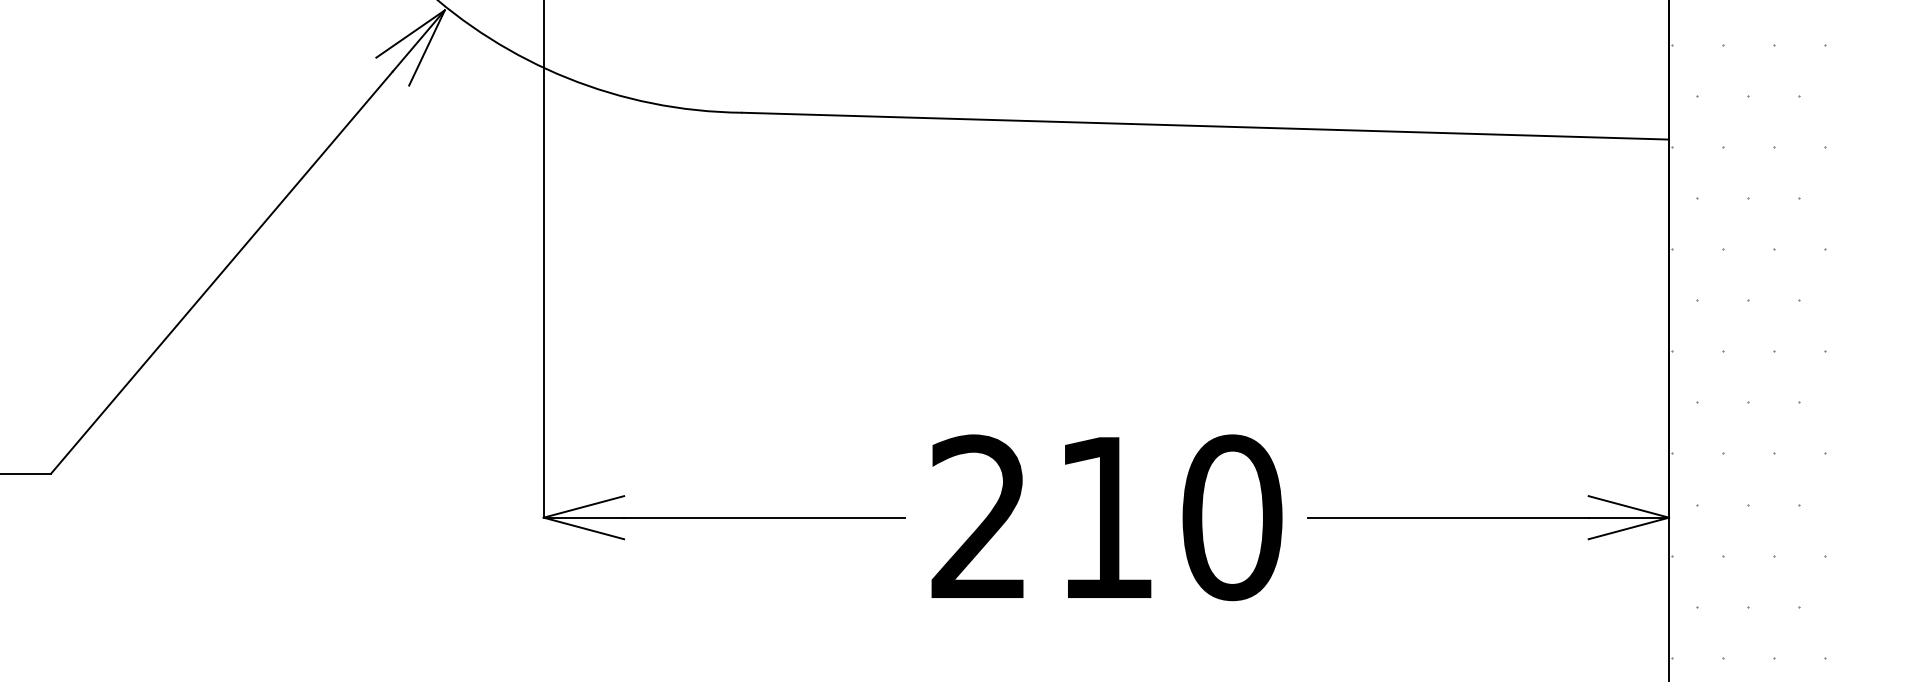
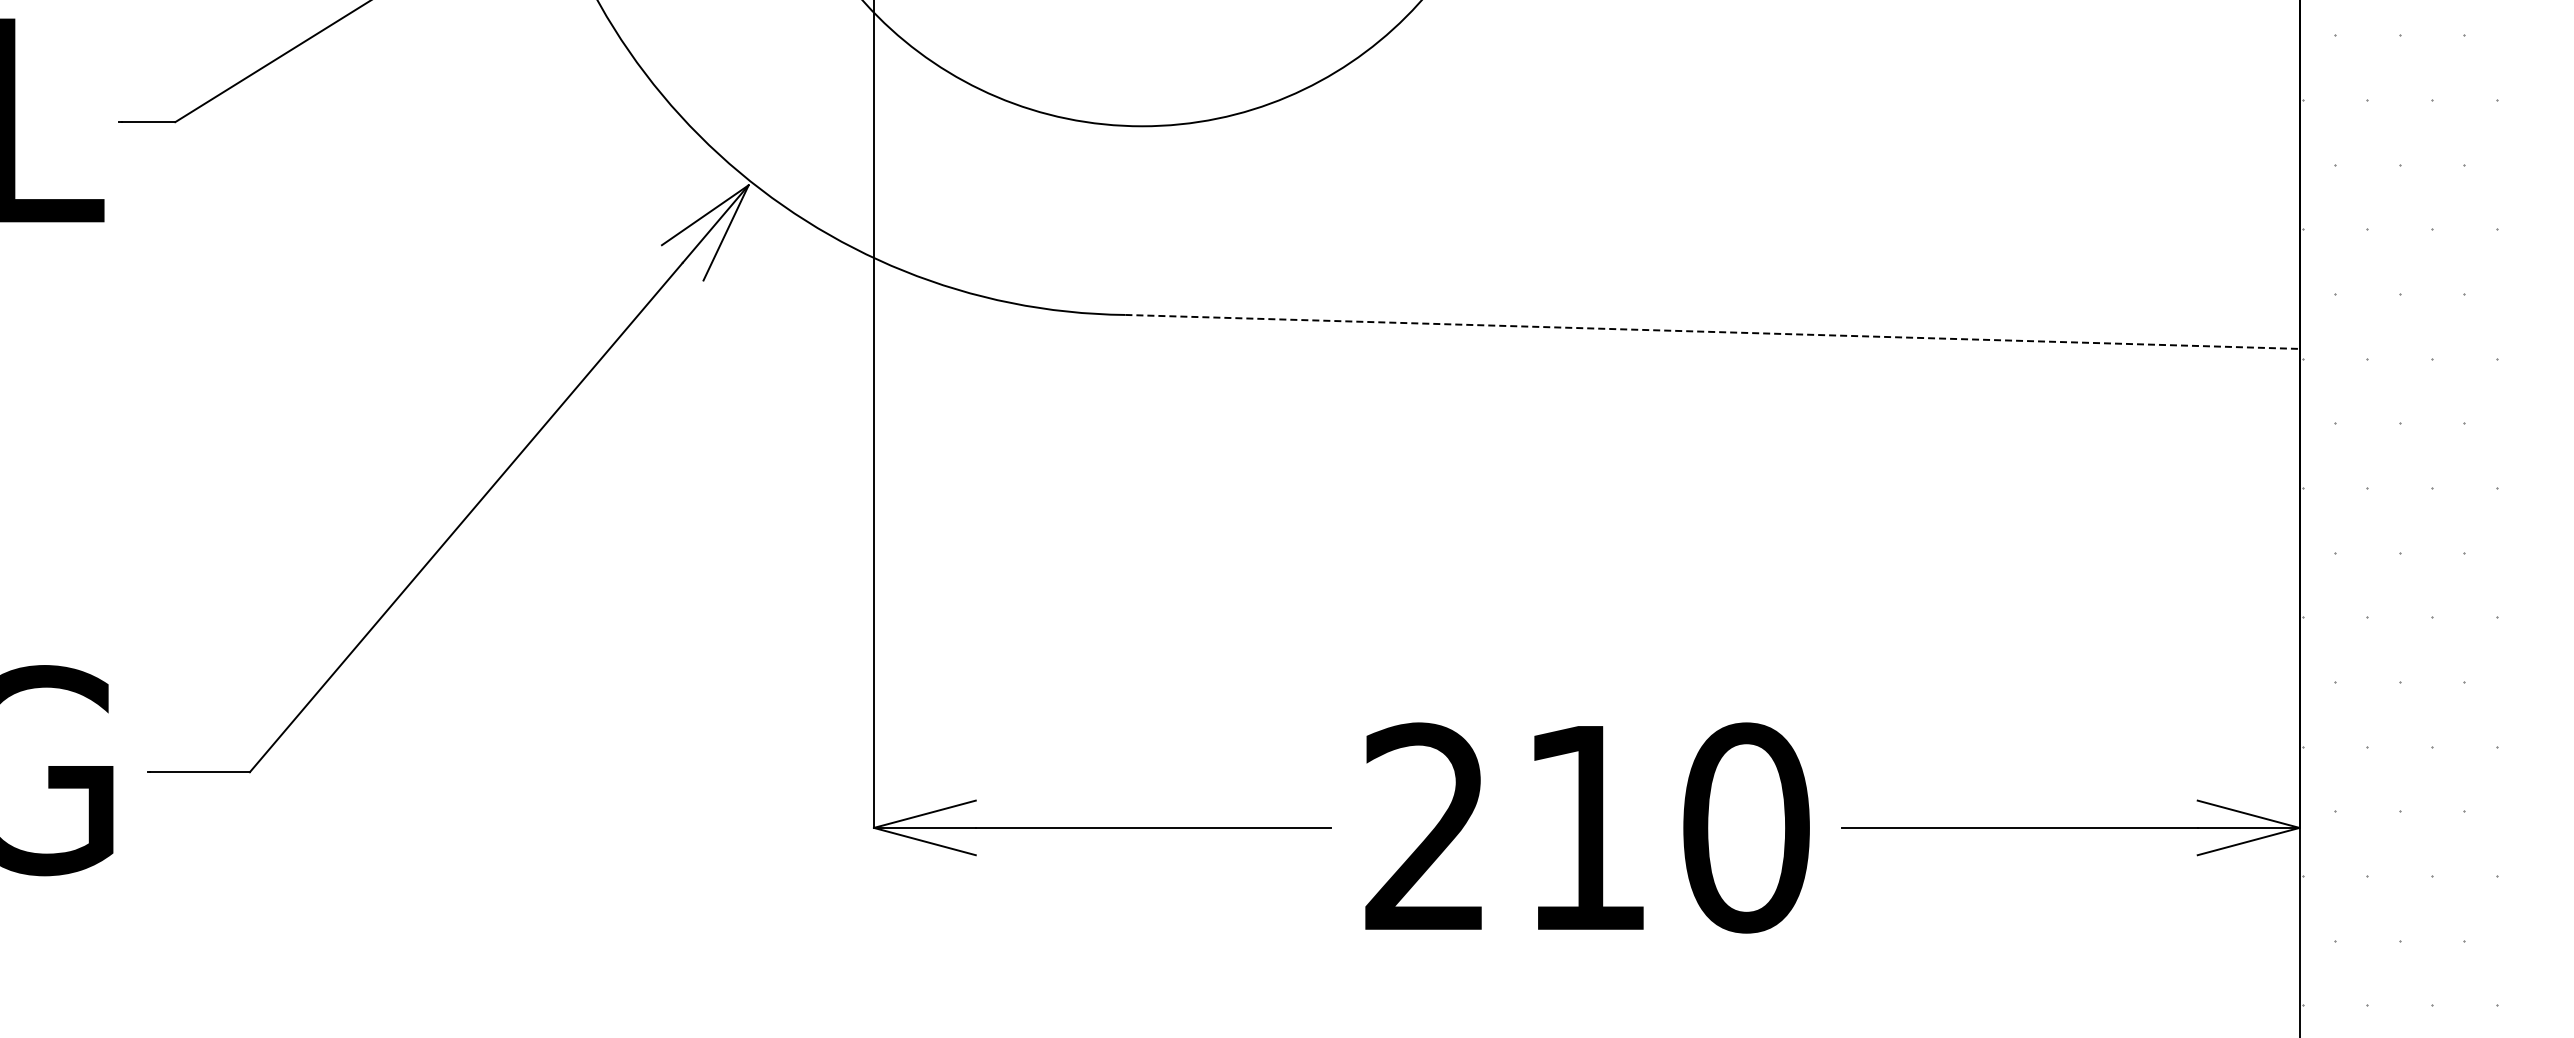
line: (1205, 125) -> (1712, 331), solid -> dashed

